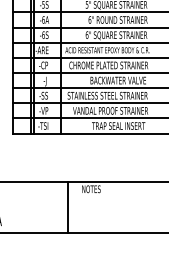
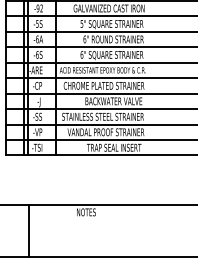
line: (68, 207) -> (29, 230), moved

